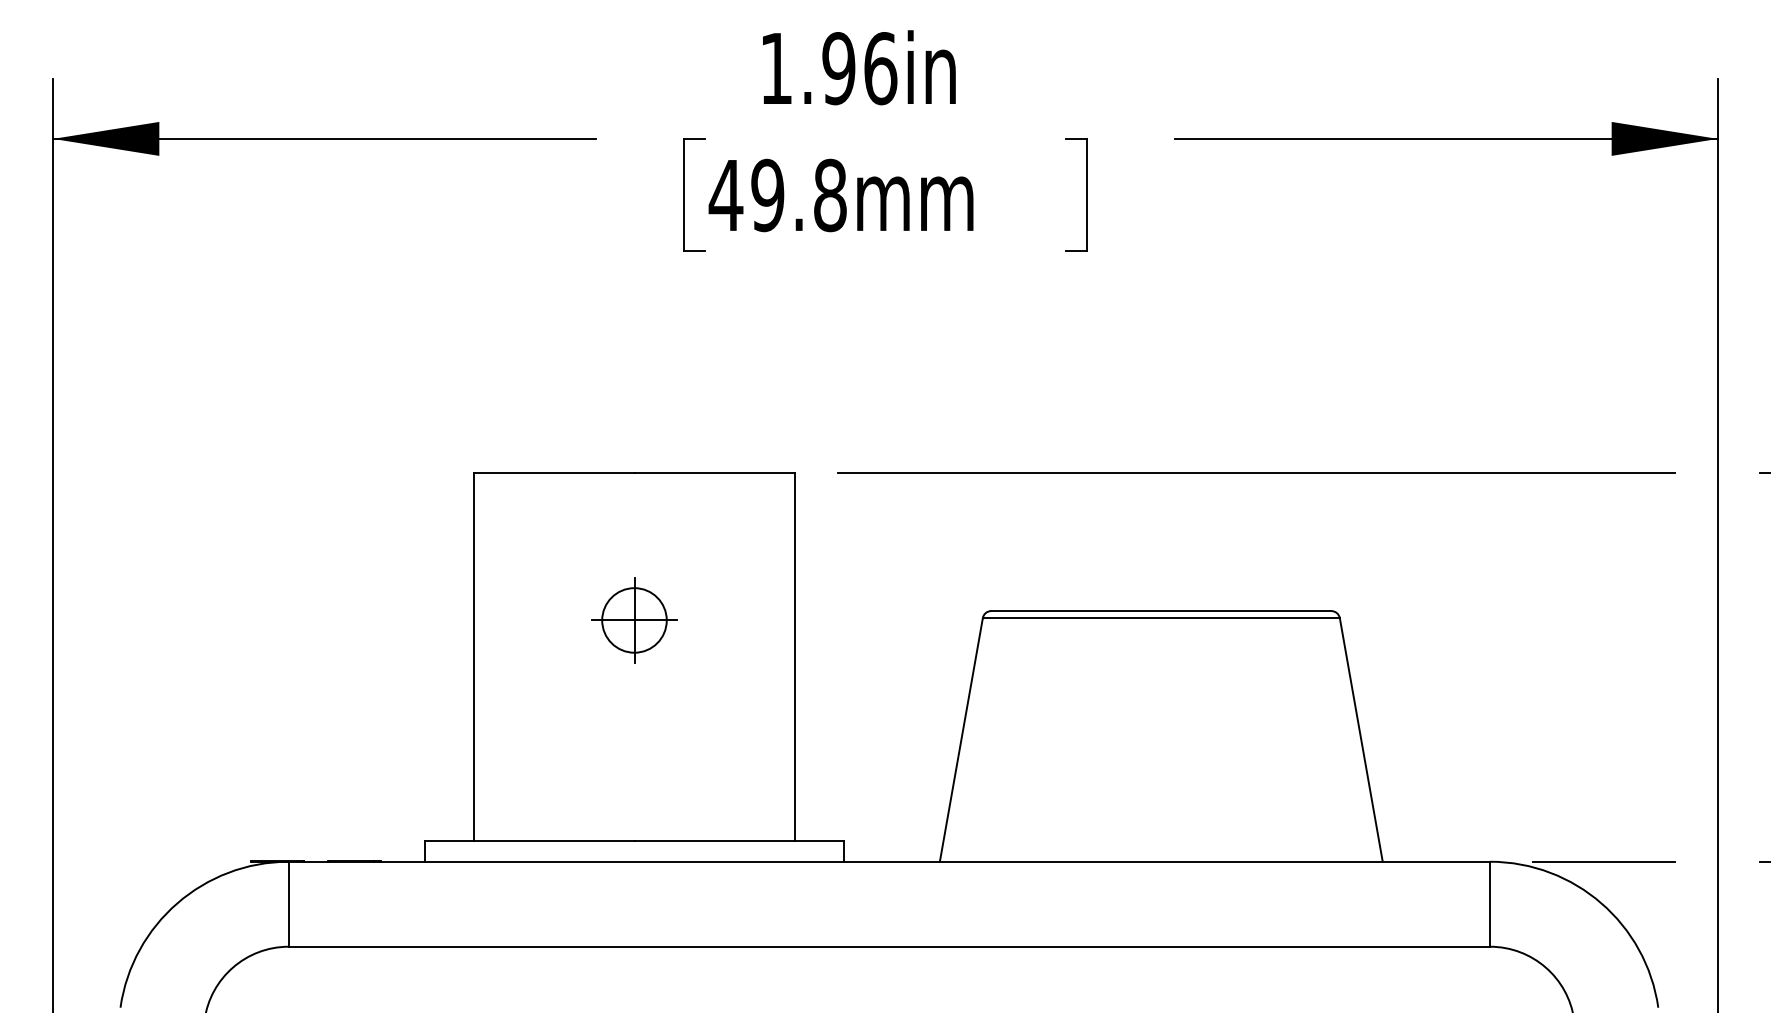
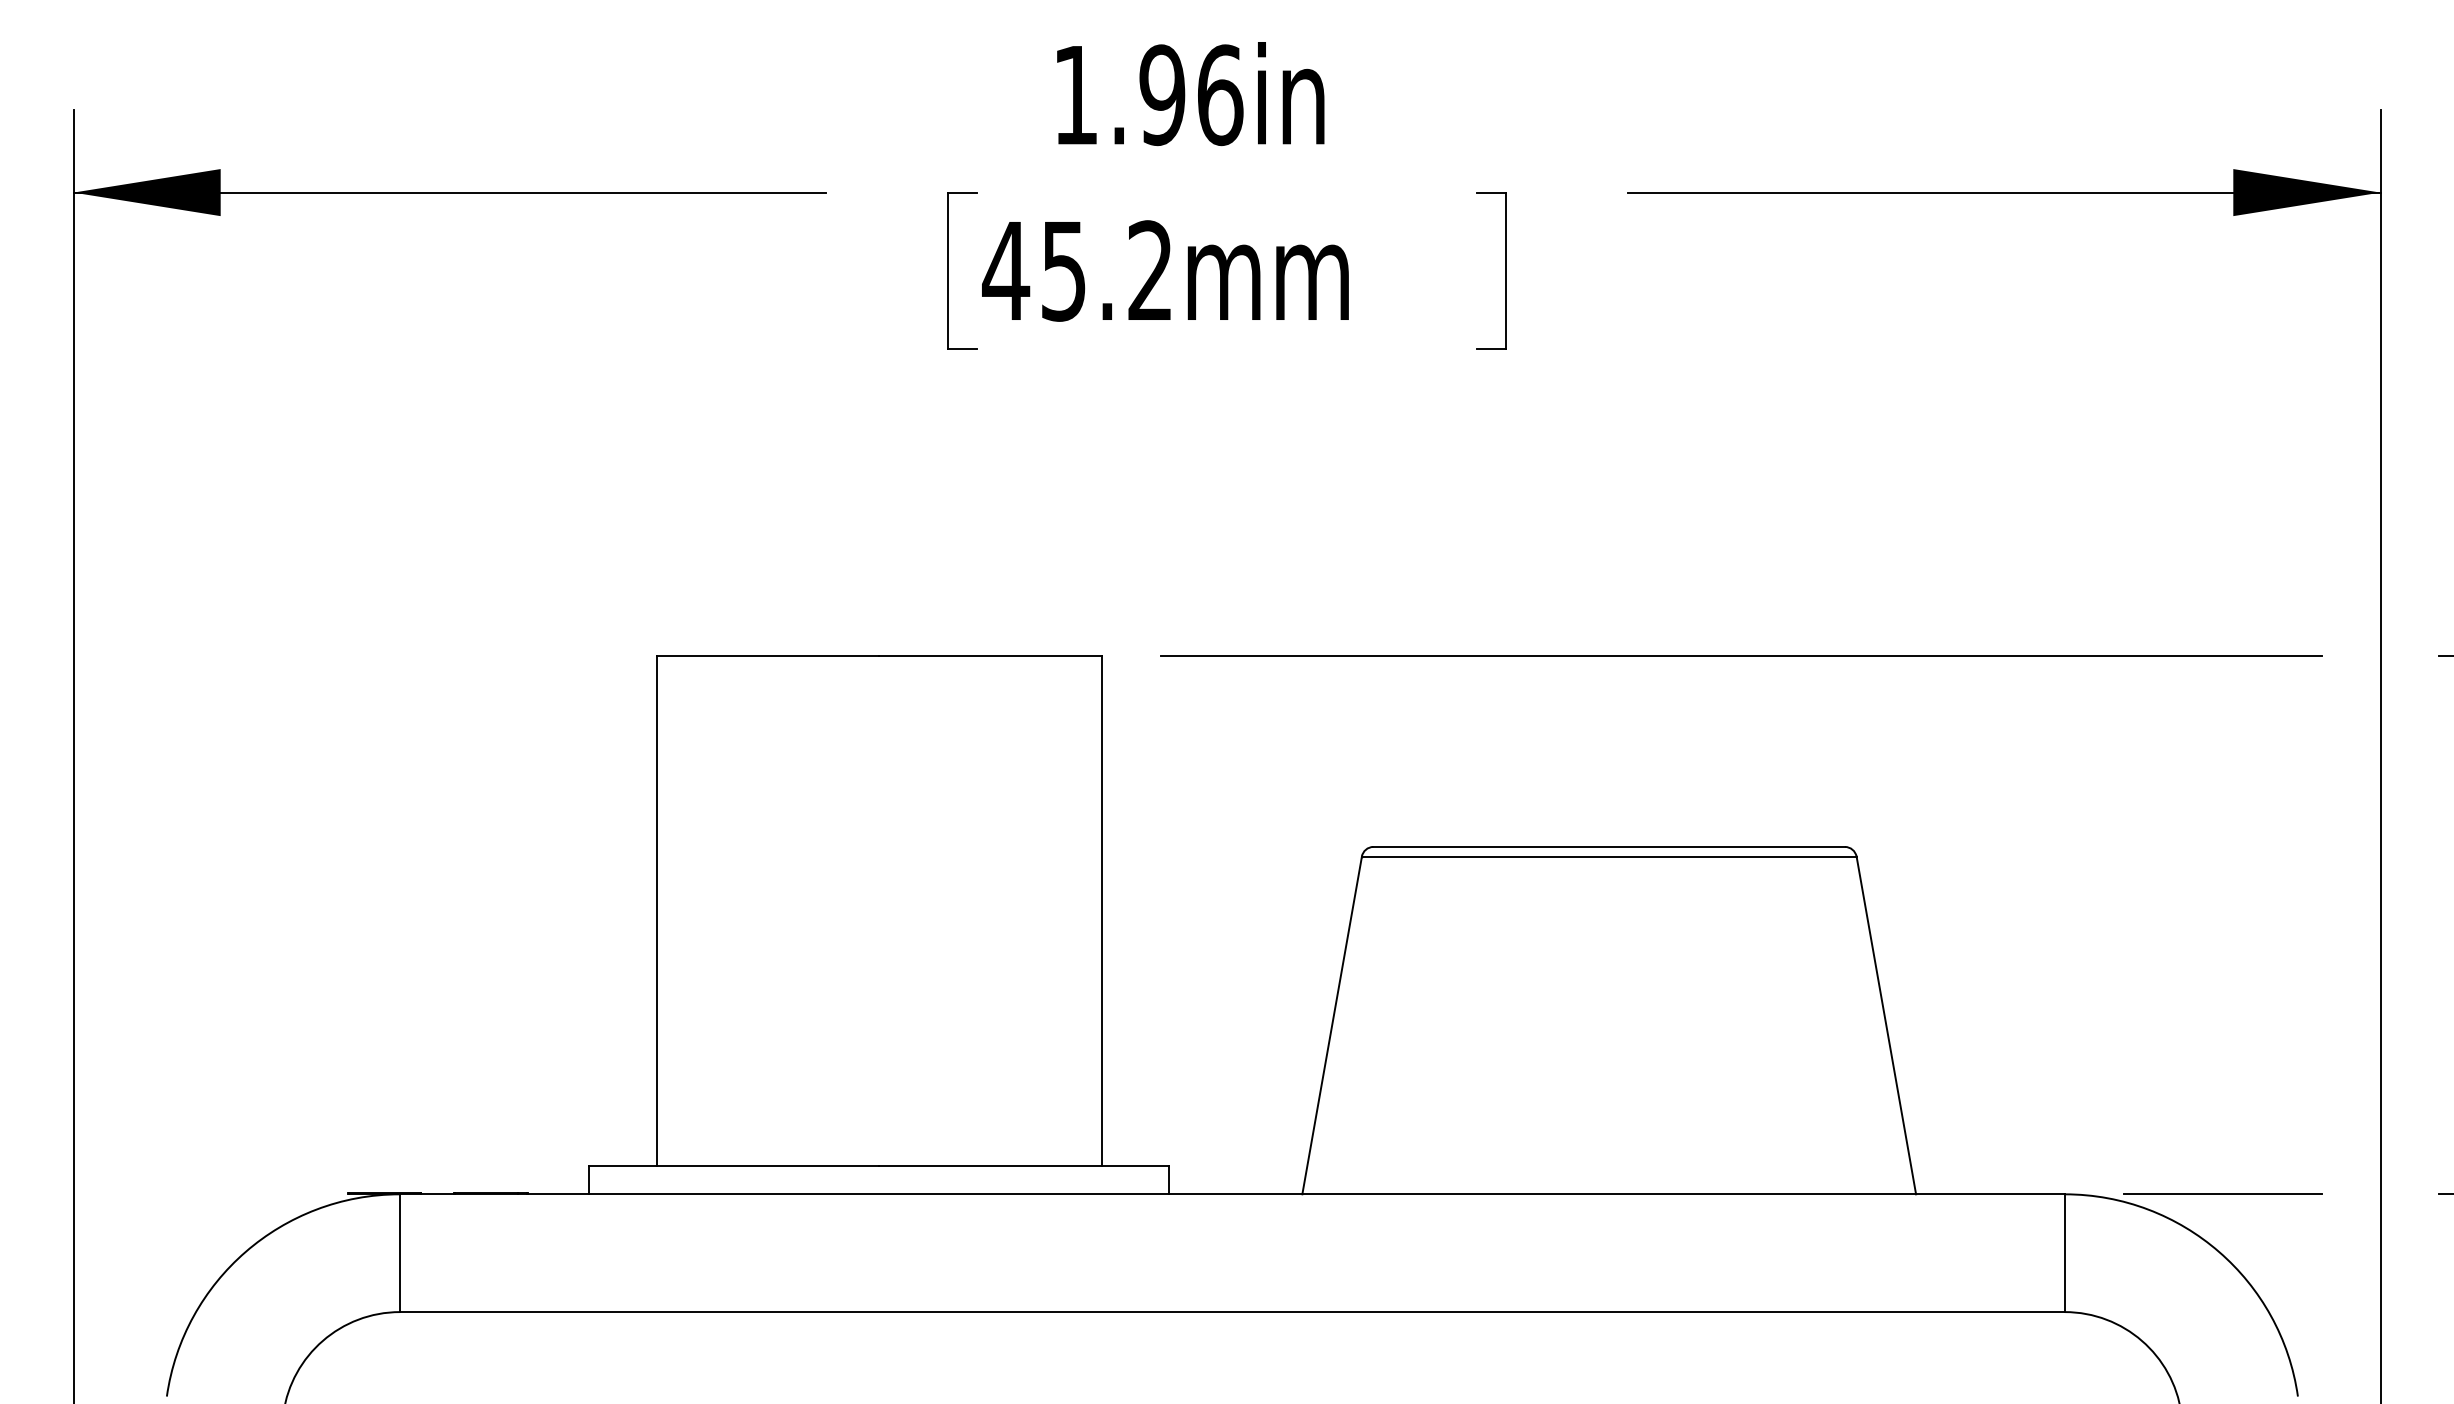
text: (798, 195) -> (1106, 271), 49.8mm -> 45.2mm
part: (634, 620) -> (879, 859), removed

